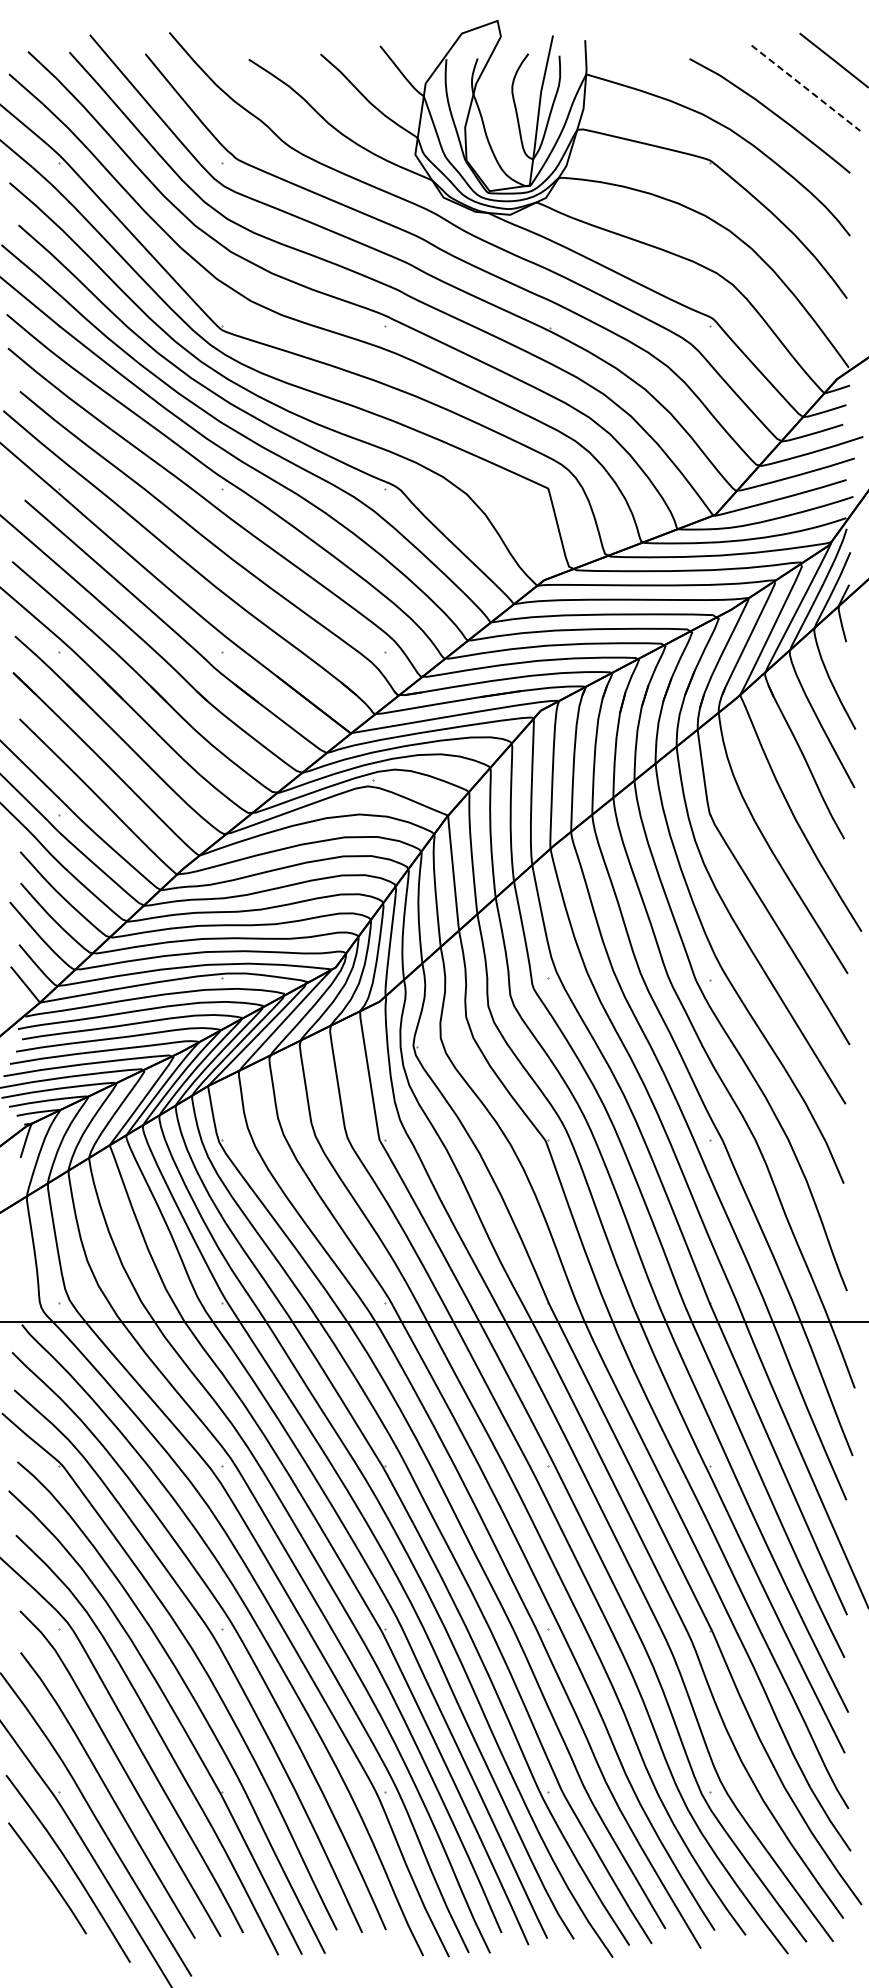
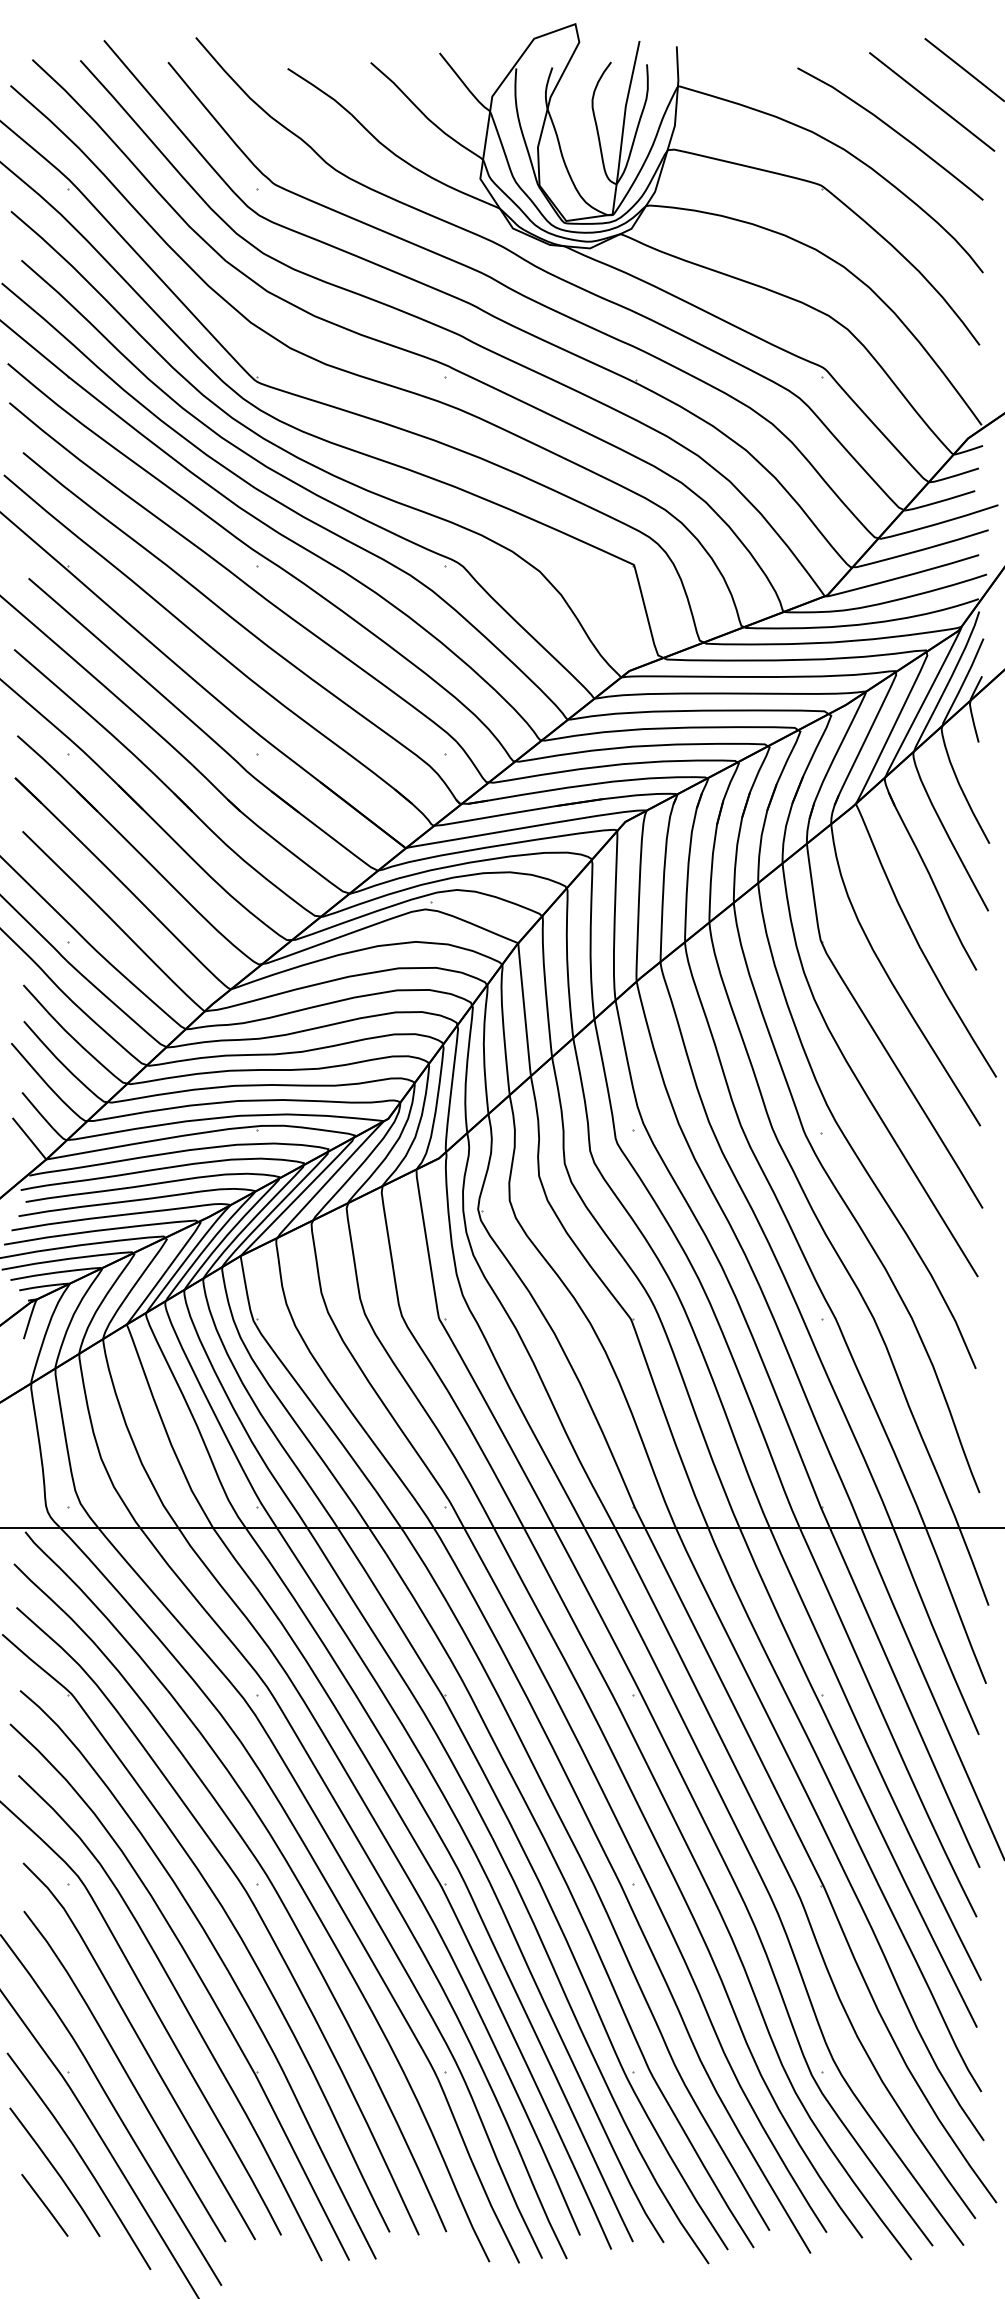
line: (806, 88) -> (932, 102), dashed -> solid
line: (38, 1906) -> (44, 2204), added

